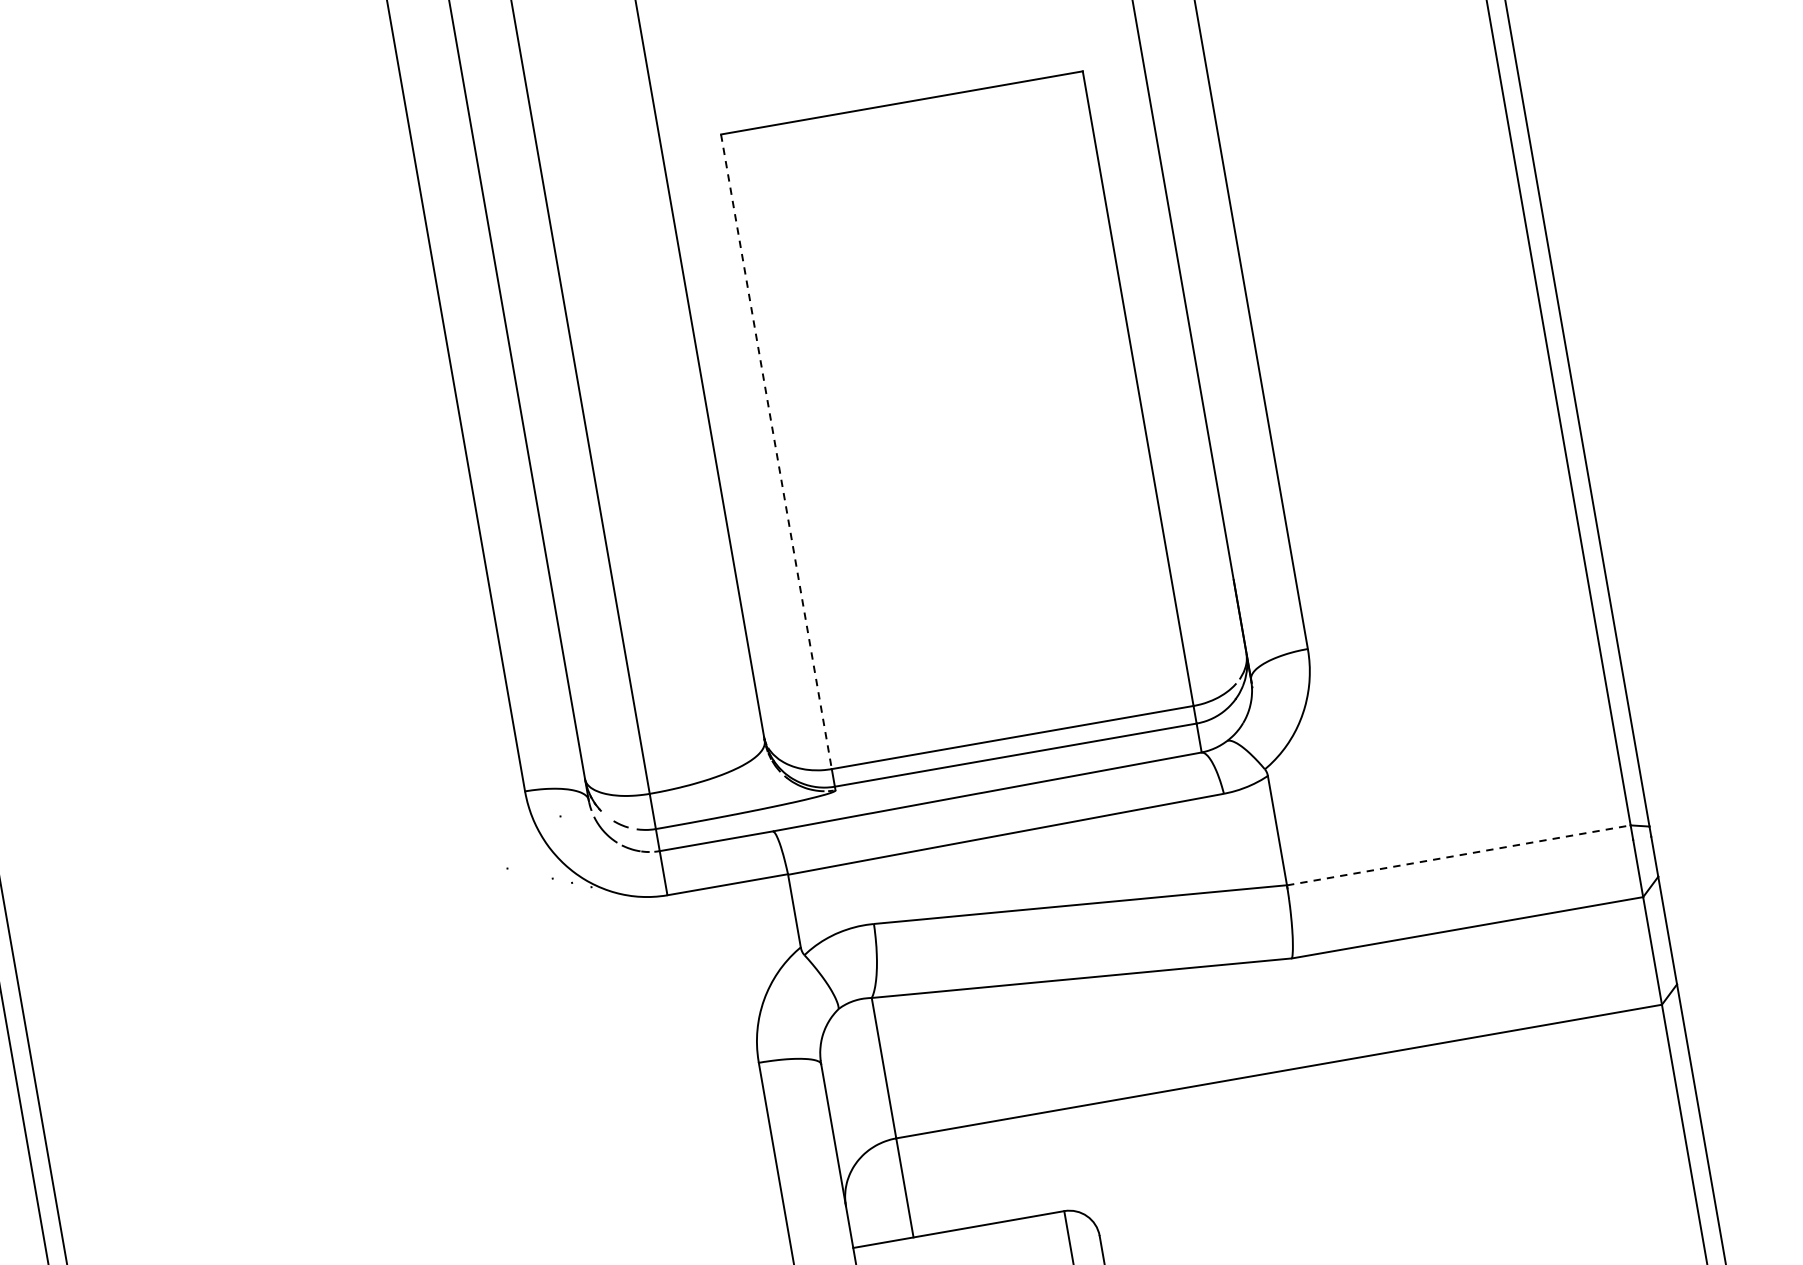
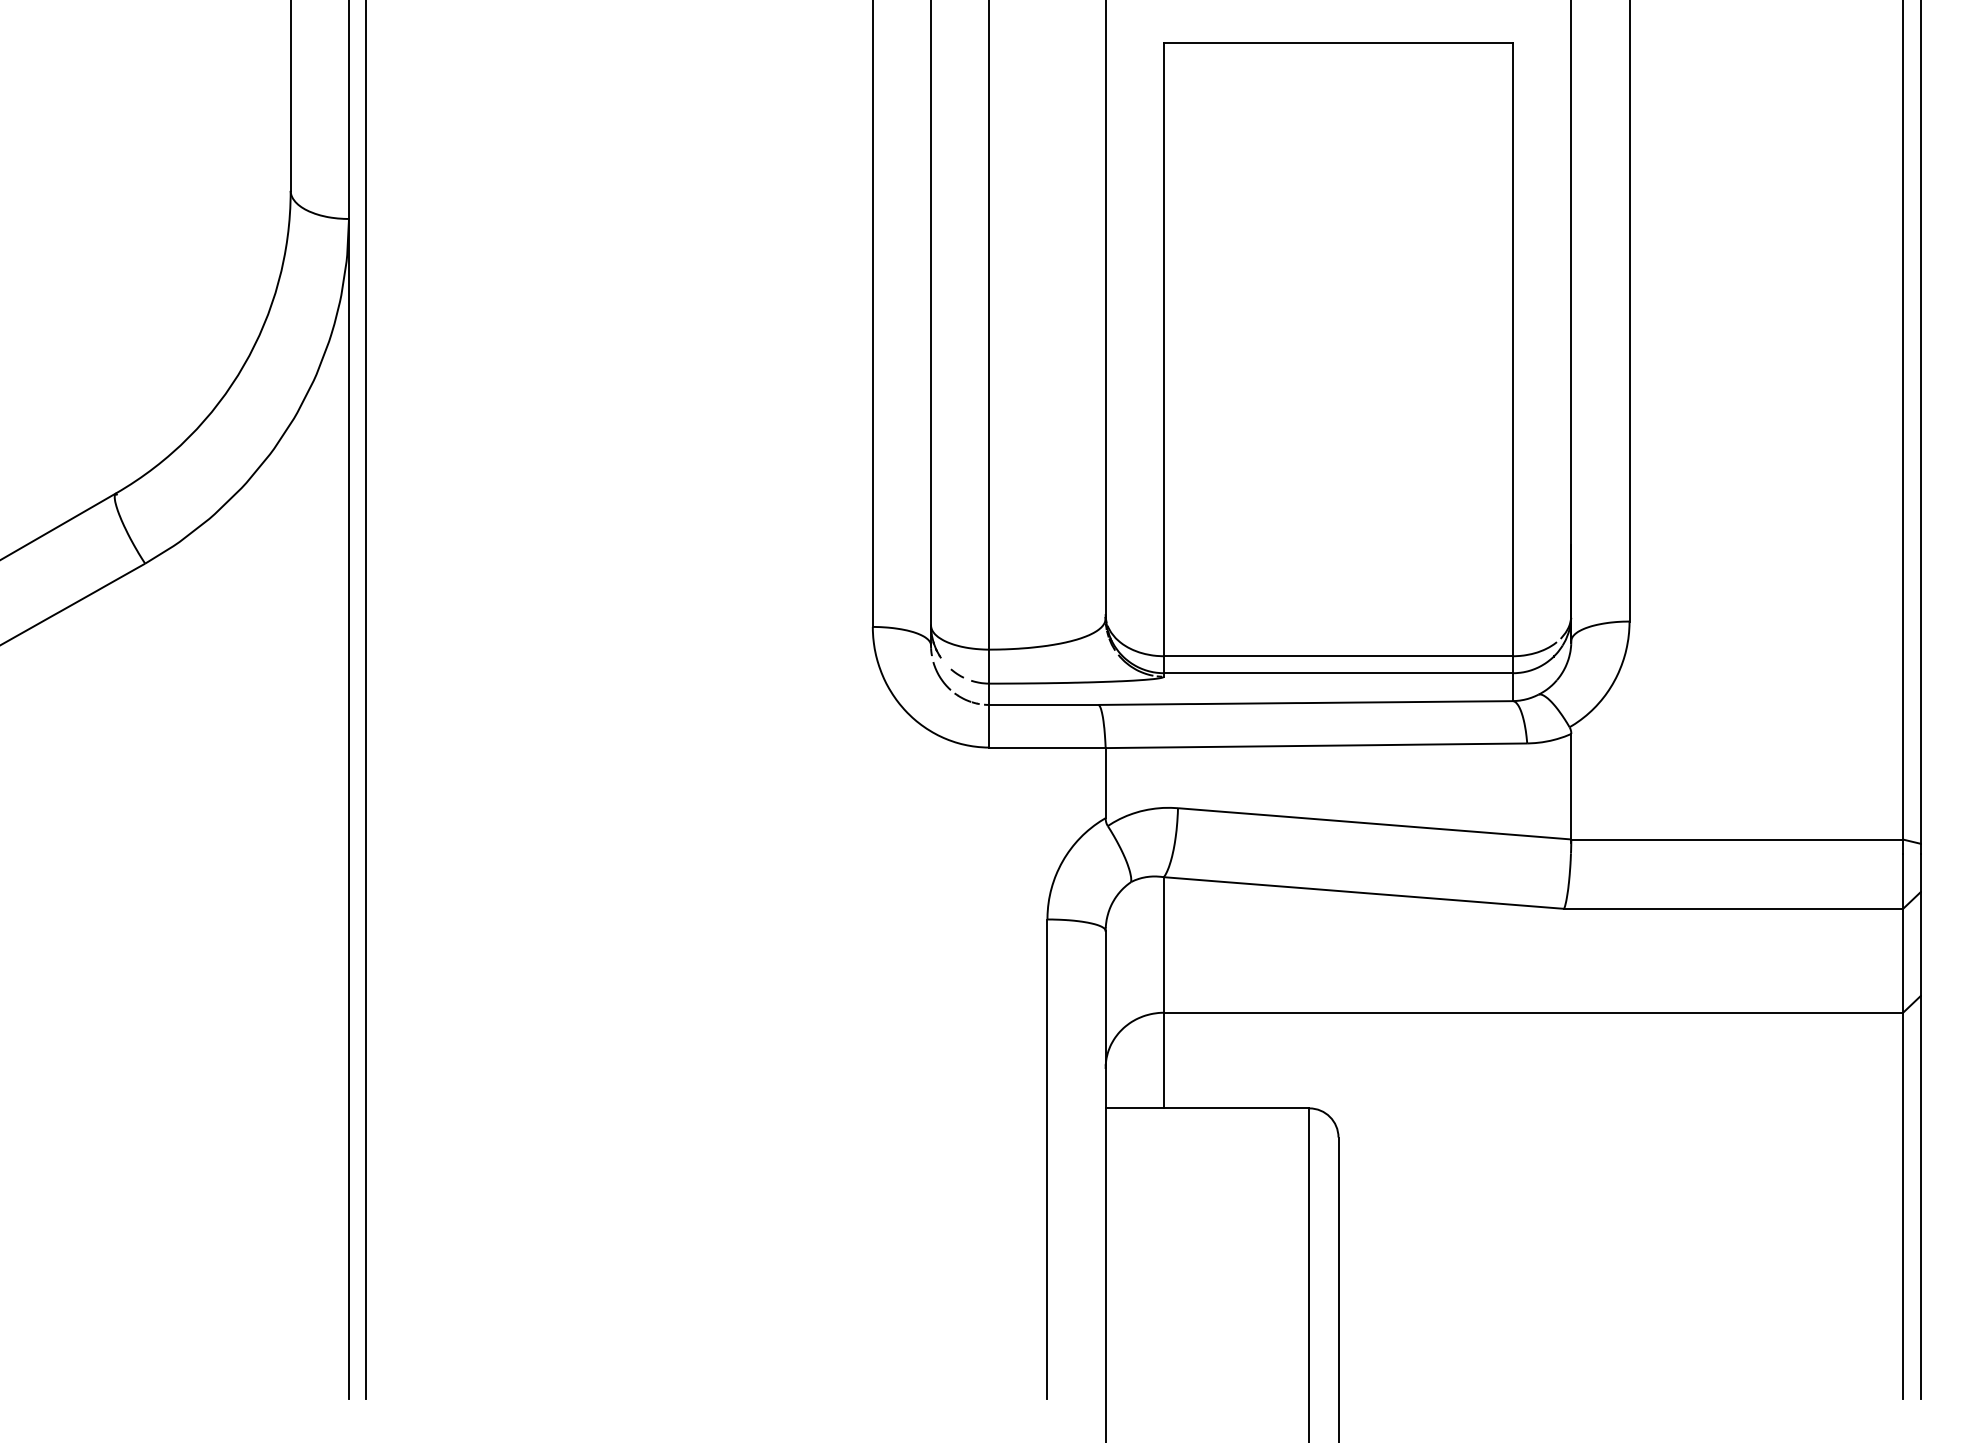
line: (776, 452) -> (1163, 350), dashed -> solid
line: (1459, 855) -> (1737, 839), dashed -> solid

